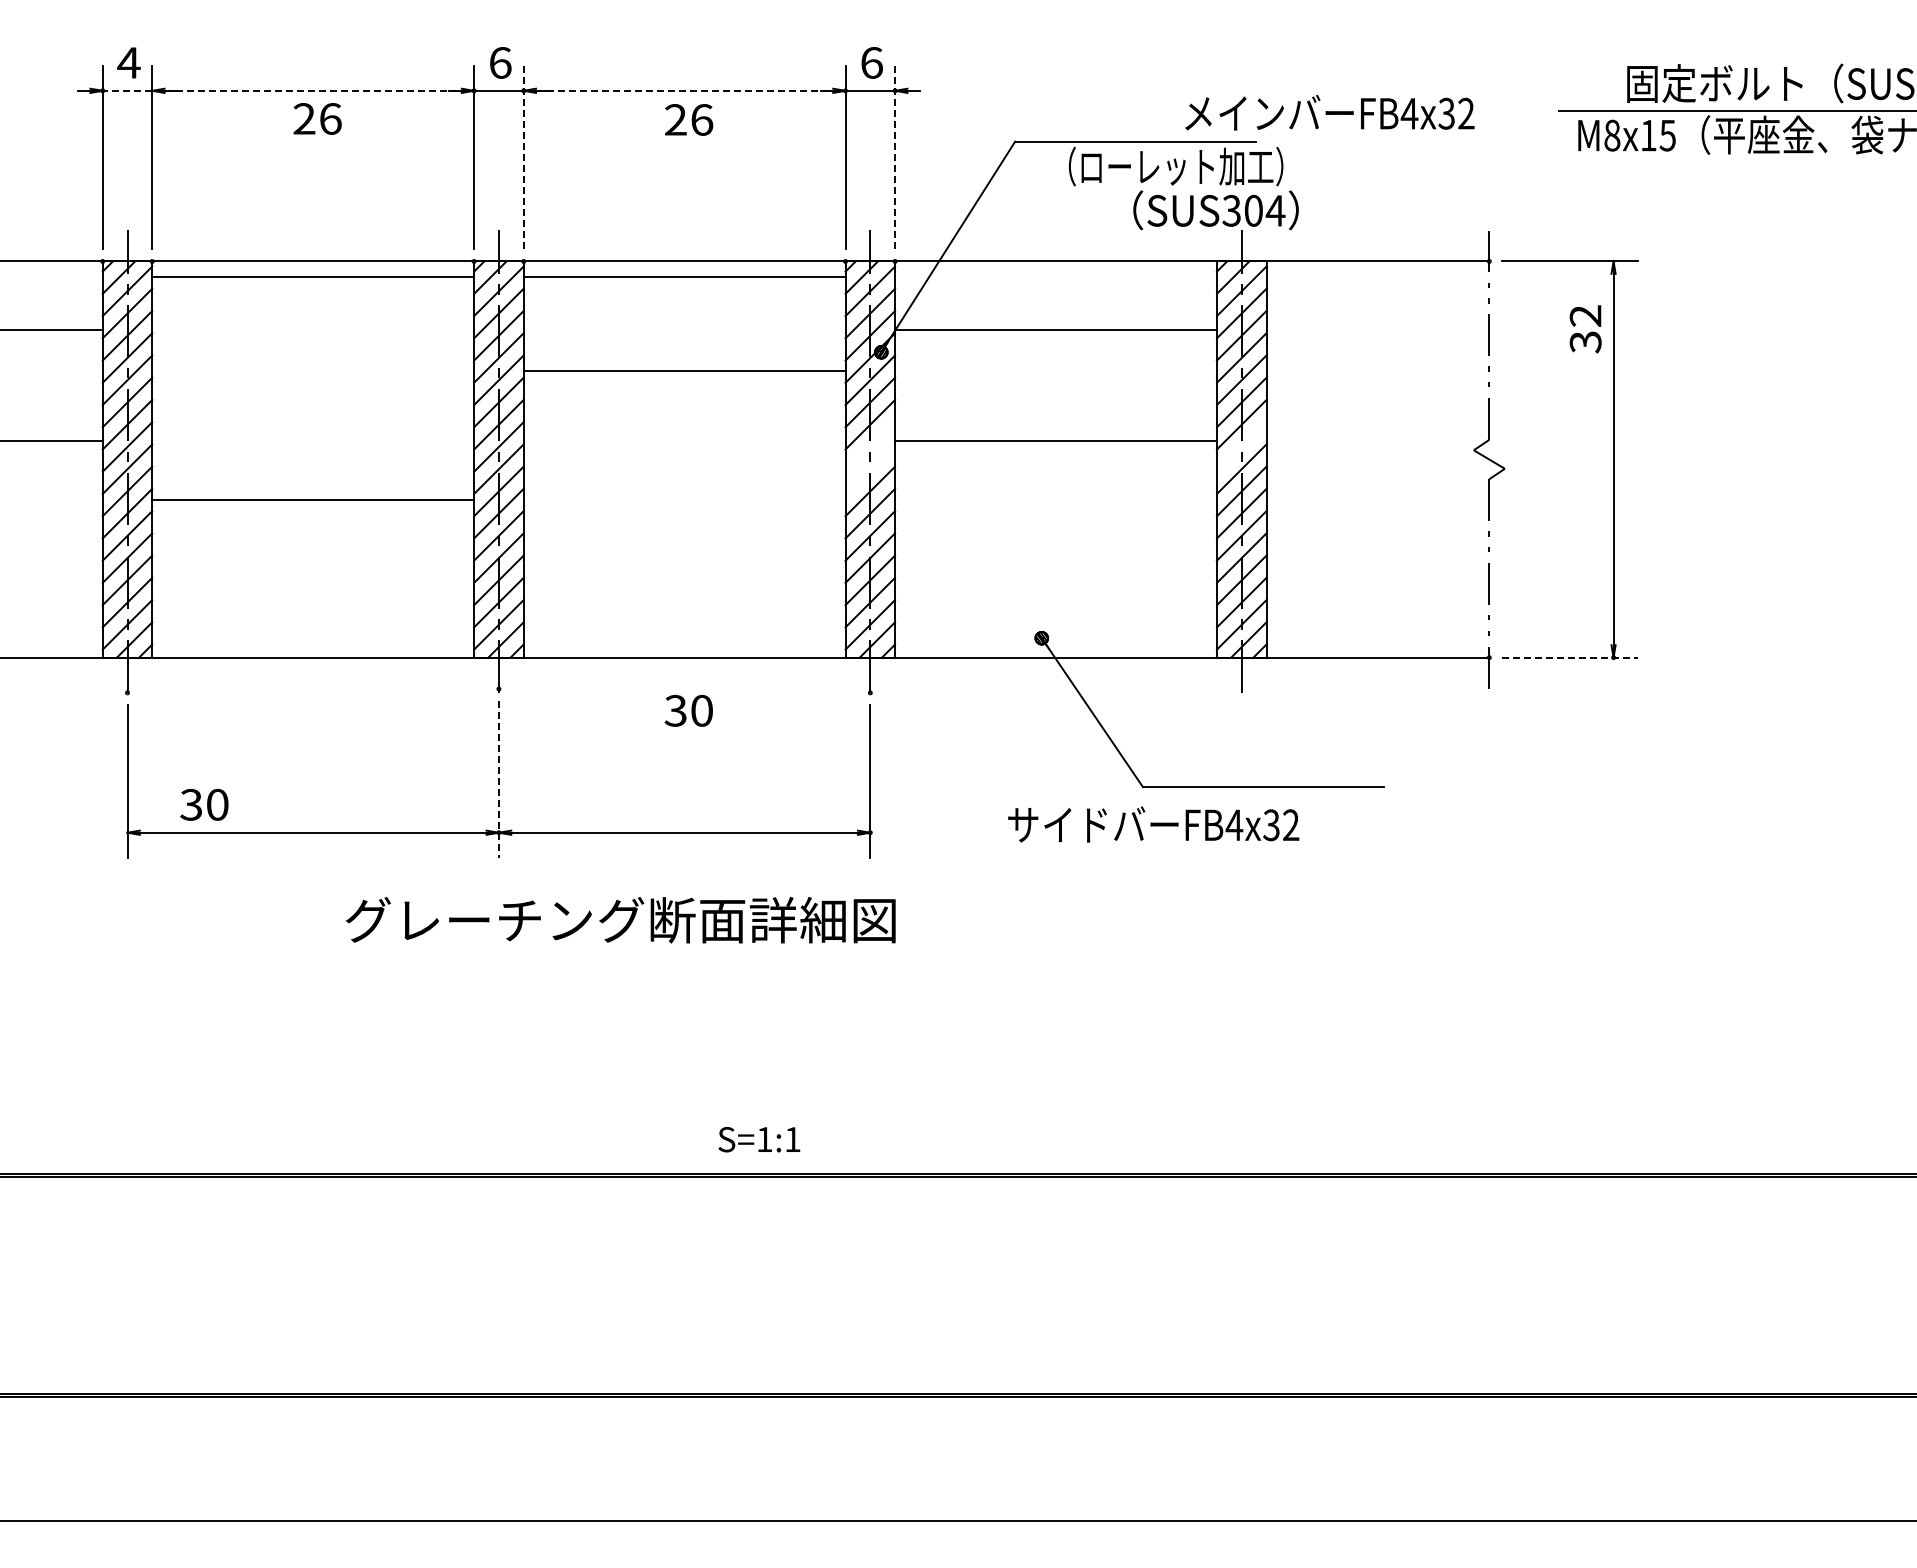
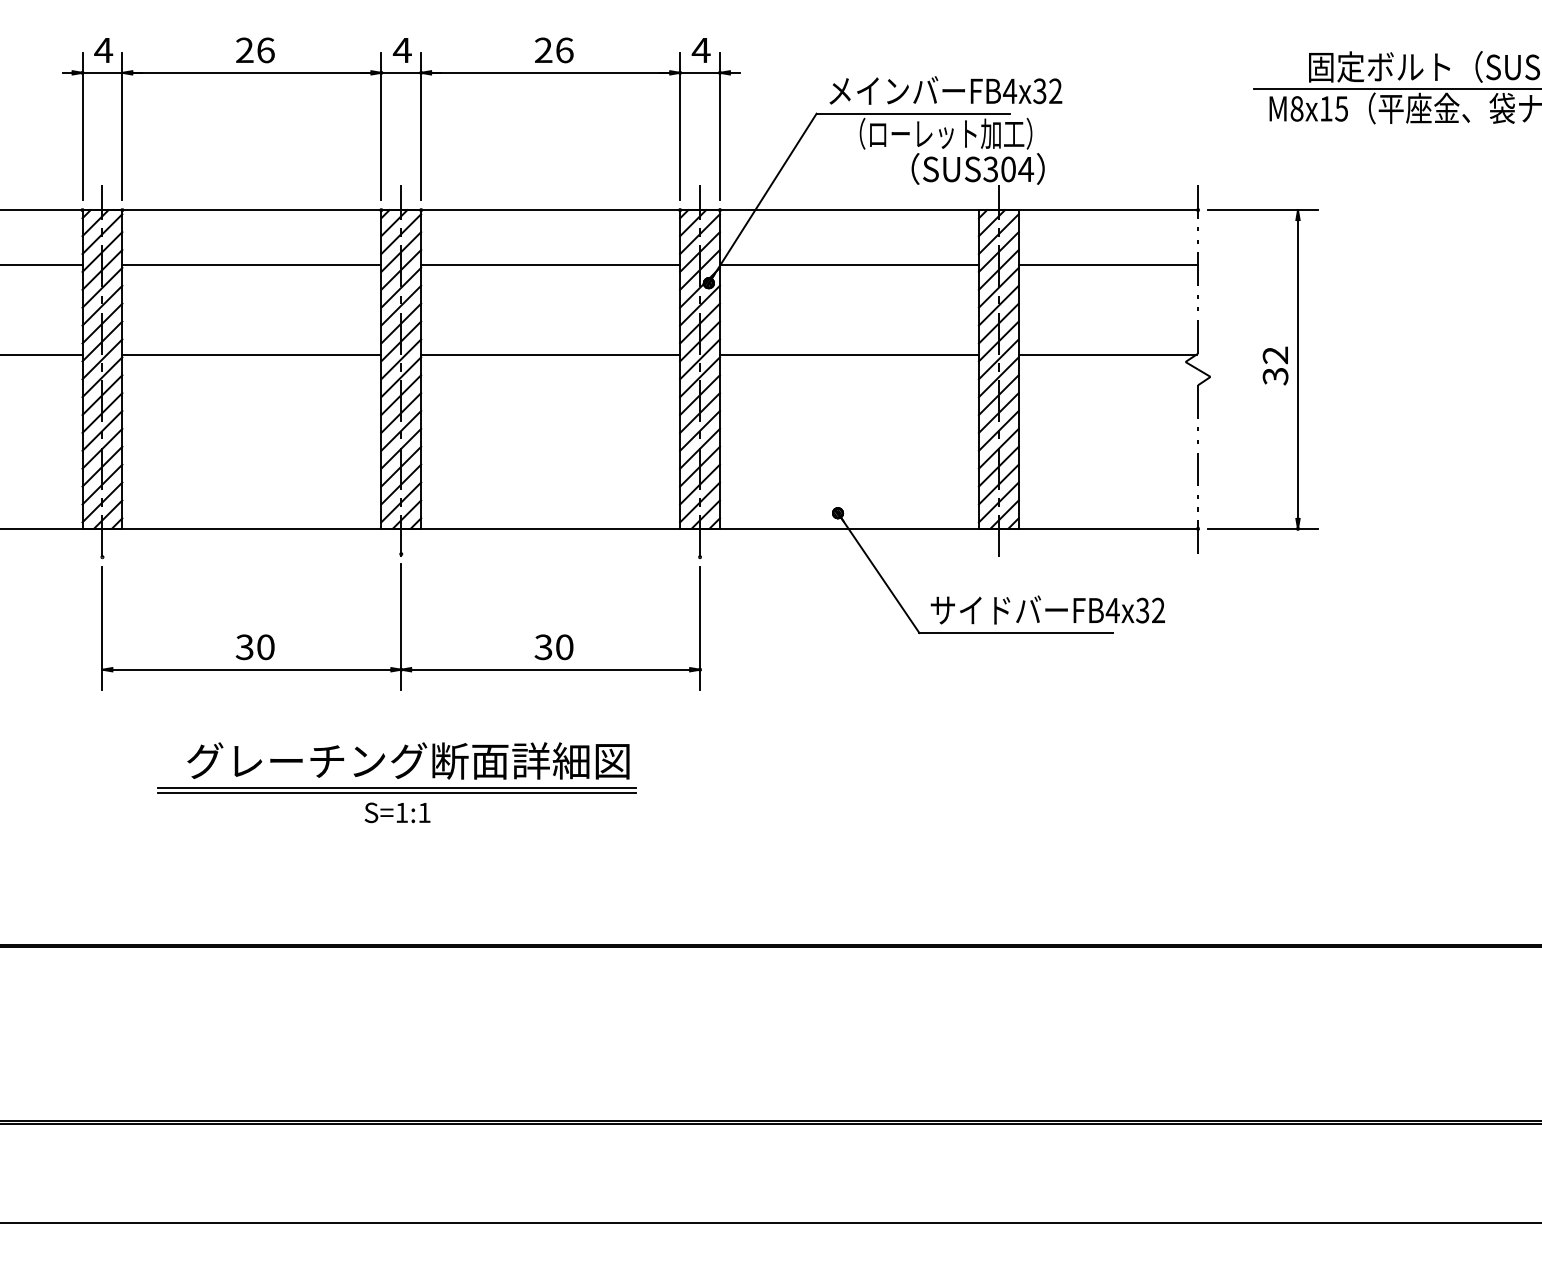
text: (500, 62) -> (402, 50), 6 -> 4
text: (871, 62) -> (701, 50), 6 -> 4
line: (127, 90) -> (102, 72), dashed -> solid
line: (313, 90) -> (252, 72), dashed -> solid
line: (684, 90) -> (550, 72), dashed -> solid
text: (1329, 112) -> (945, 90), moved
text: (317, 118) -> (255, 50), moved
text: (689, 119) -> (554, 50), moved
line: (523, 157) -> (421, 126), dashed -> solid
line: (895, 157) -> (720, 126), dashed -> solid
line: (313, 276) -> (252, 264), moved
line: (684, 276) -> (550, 264), moved
line: (1377, 329) -> (1108, 264), added
text: (1585, 329) -> (1275, 366), moved
line: (684, 370) -> (550, 354), moved
line: (1376, 440) -> (1107, 354), added
line: (870, 446) -> (700, 358), added
line: (1241, 446) -> (998, 358), added
line: (870, 468) -> (700, 376), added
line: (313, 499) -> (252, 354), moved
line: (1570, 657) -> (1263, 528), dashed -> solid
text: (688, 710) -> (553, 646), moved
line: (498, 779) -> (400, 626), dashed -> solid
text: (204, 804) -> (255, 646), moved
text: (1153, 824) -> (1047, 609), moved
text: (620, 919) -> (408, 760), moved
line: (493, 979) -> (396, 787), added
line: (493, 985) -> (396, 792), added
text: (759, 1139) -> (397, 812), moved

